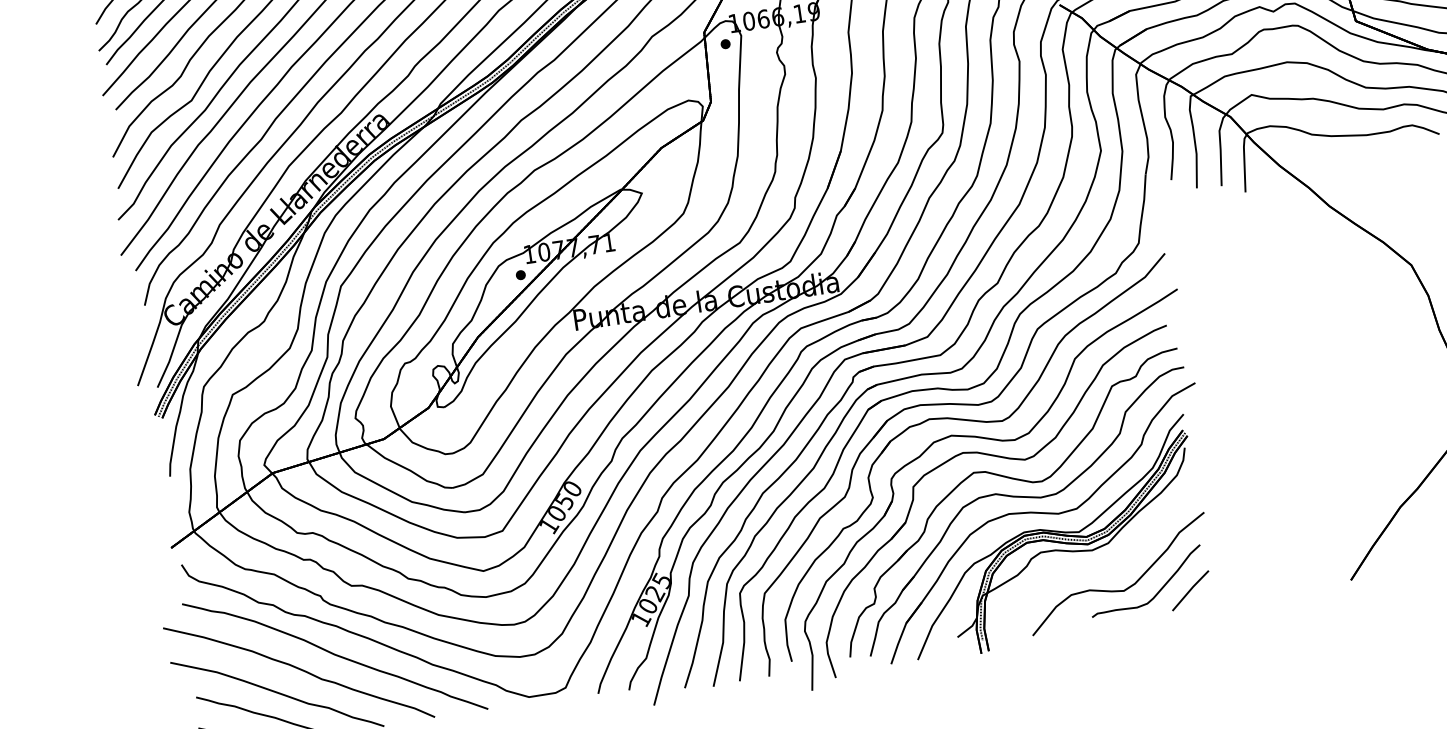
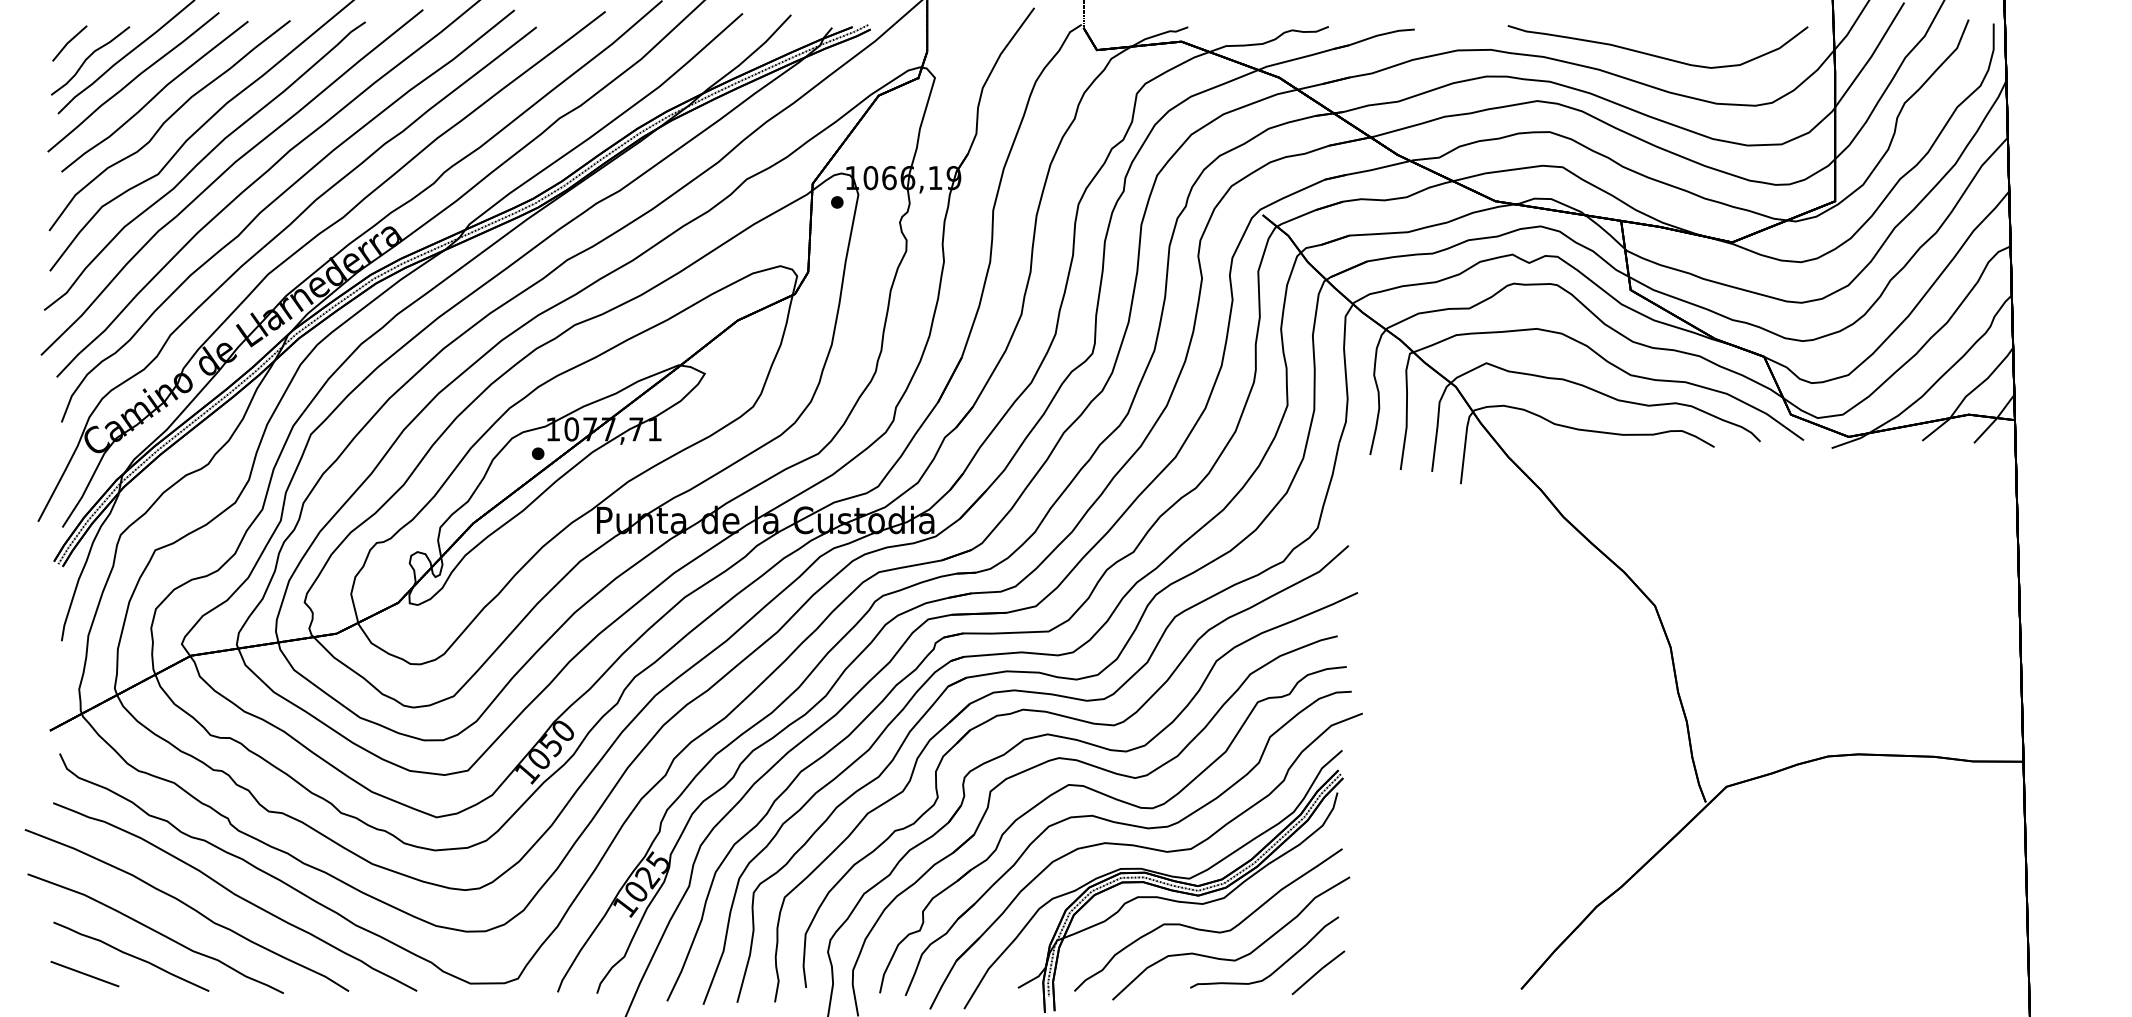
part: (1098, 569) -> (1207, 929), added

